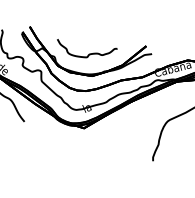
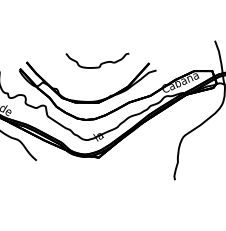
part: (86, 50) -> (97, 60), moved

